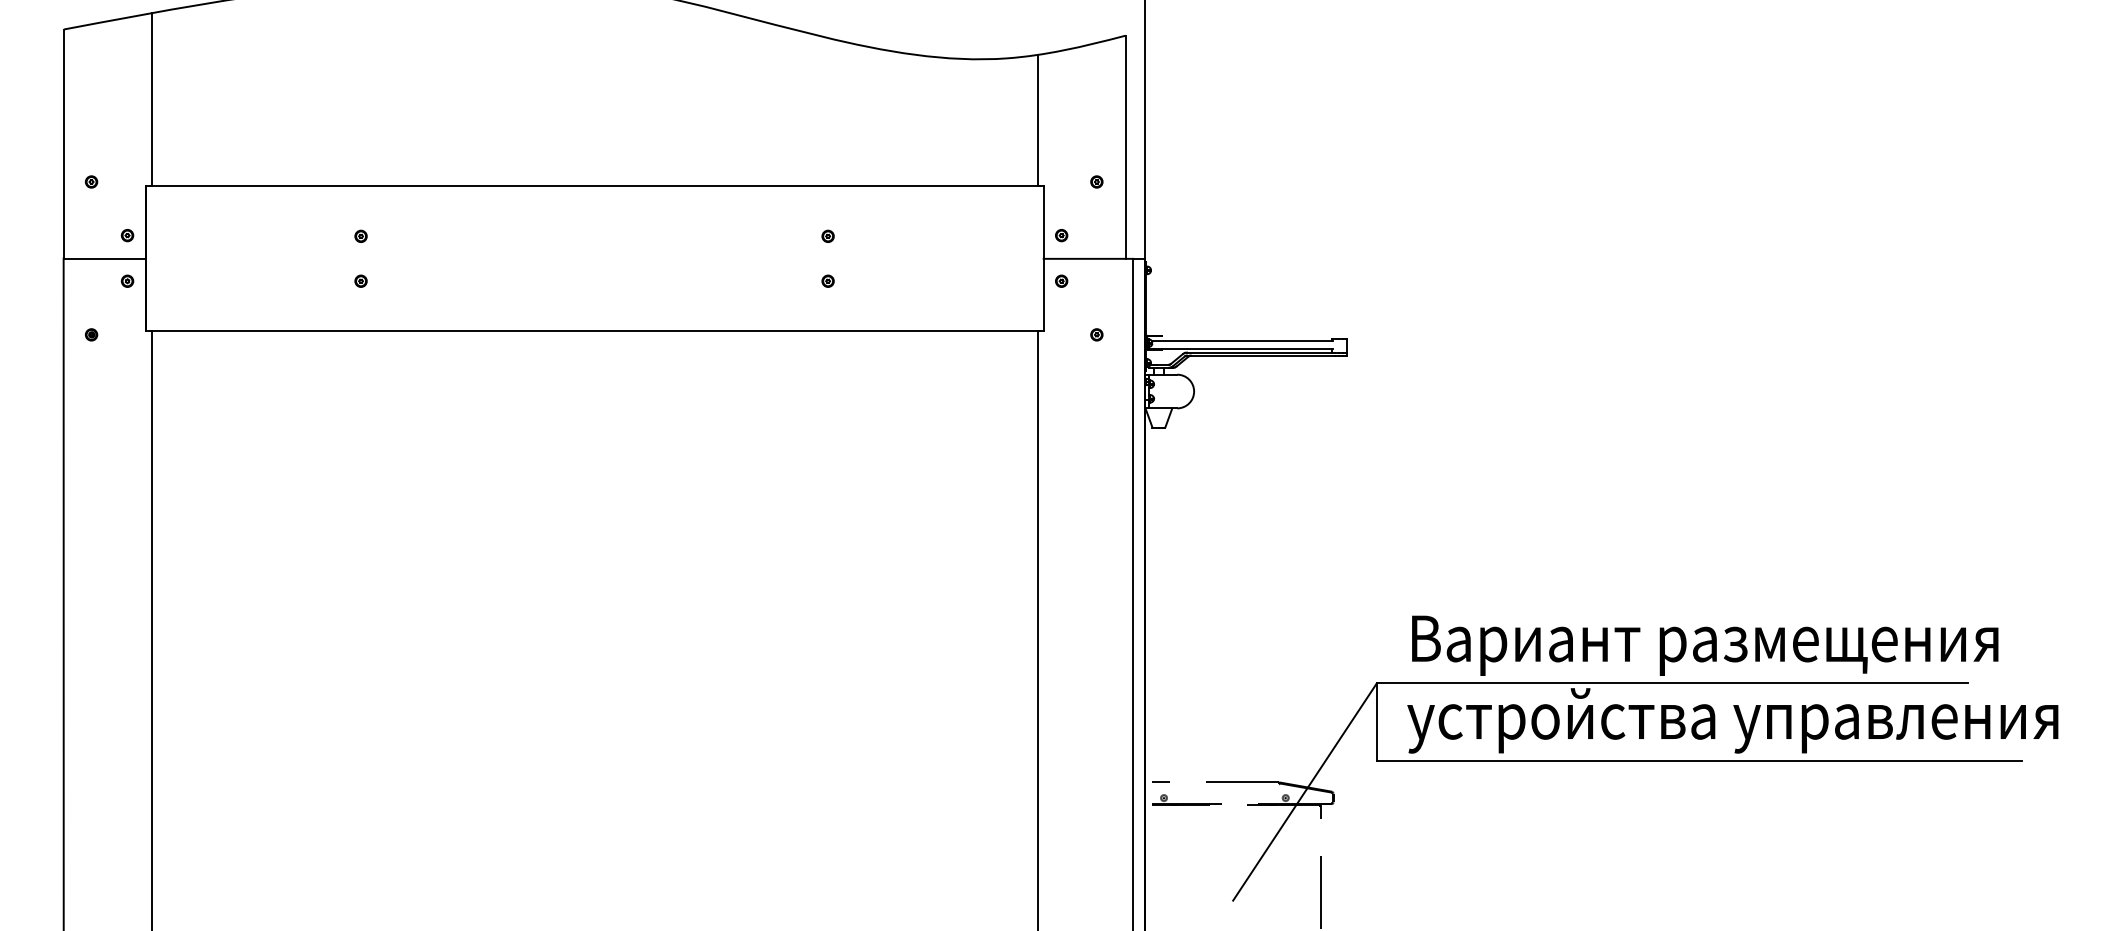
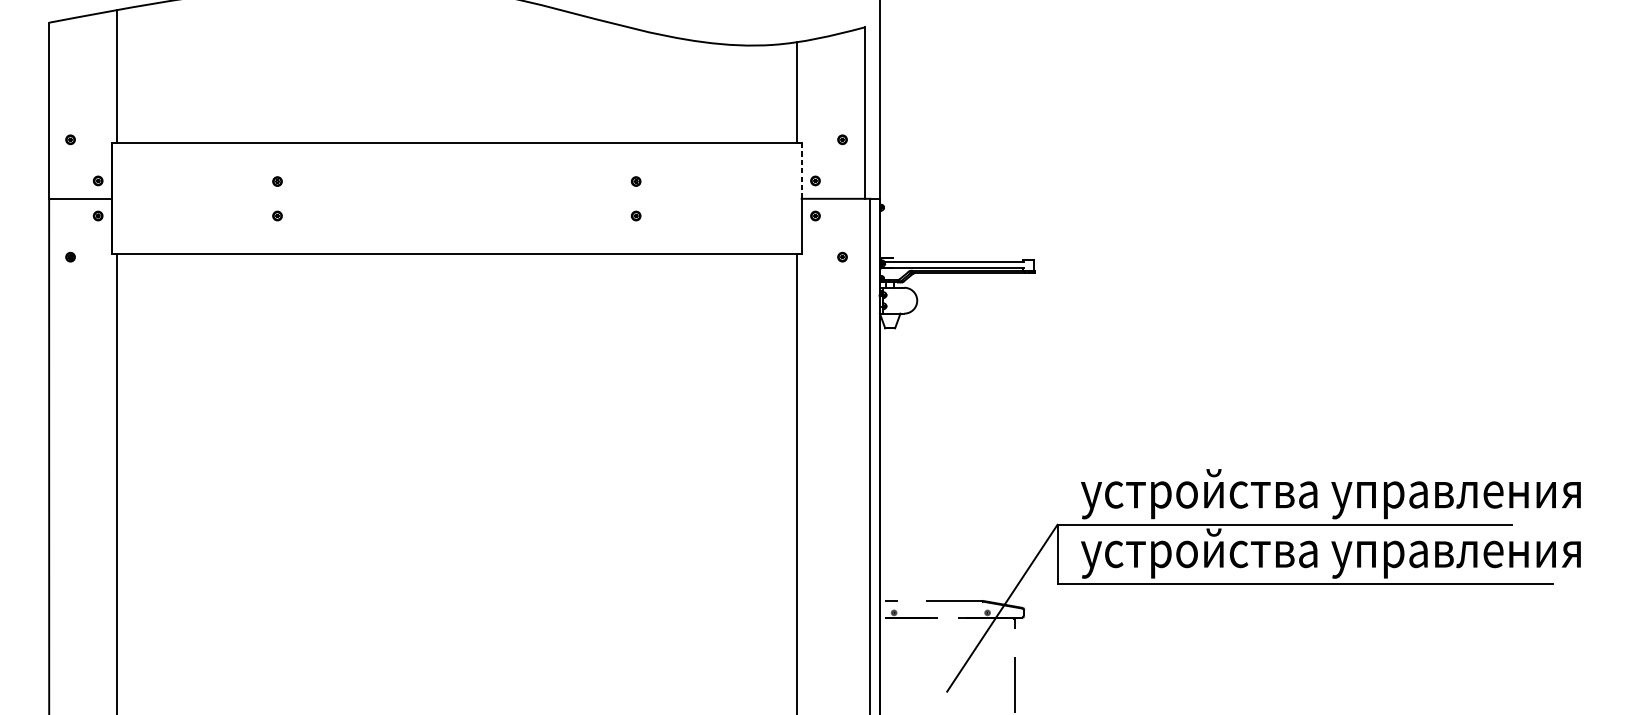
line: (1043, 222) -> (801, 170), solid -> dashed
text: (1732, 643) -> (1330, 494), Вариант размещения -> устройства управления

